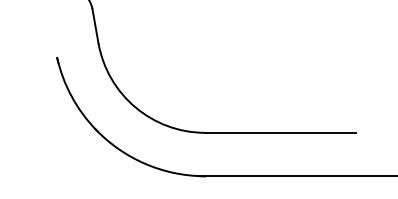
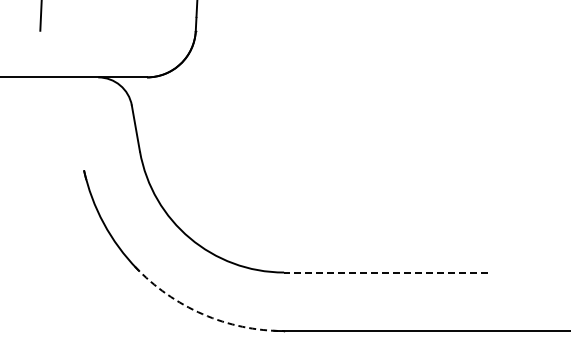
line: (281, 132) -> (386, 272), solid -> dashed
arc: (144, 163) -> (202, 314), solid -> dashed

